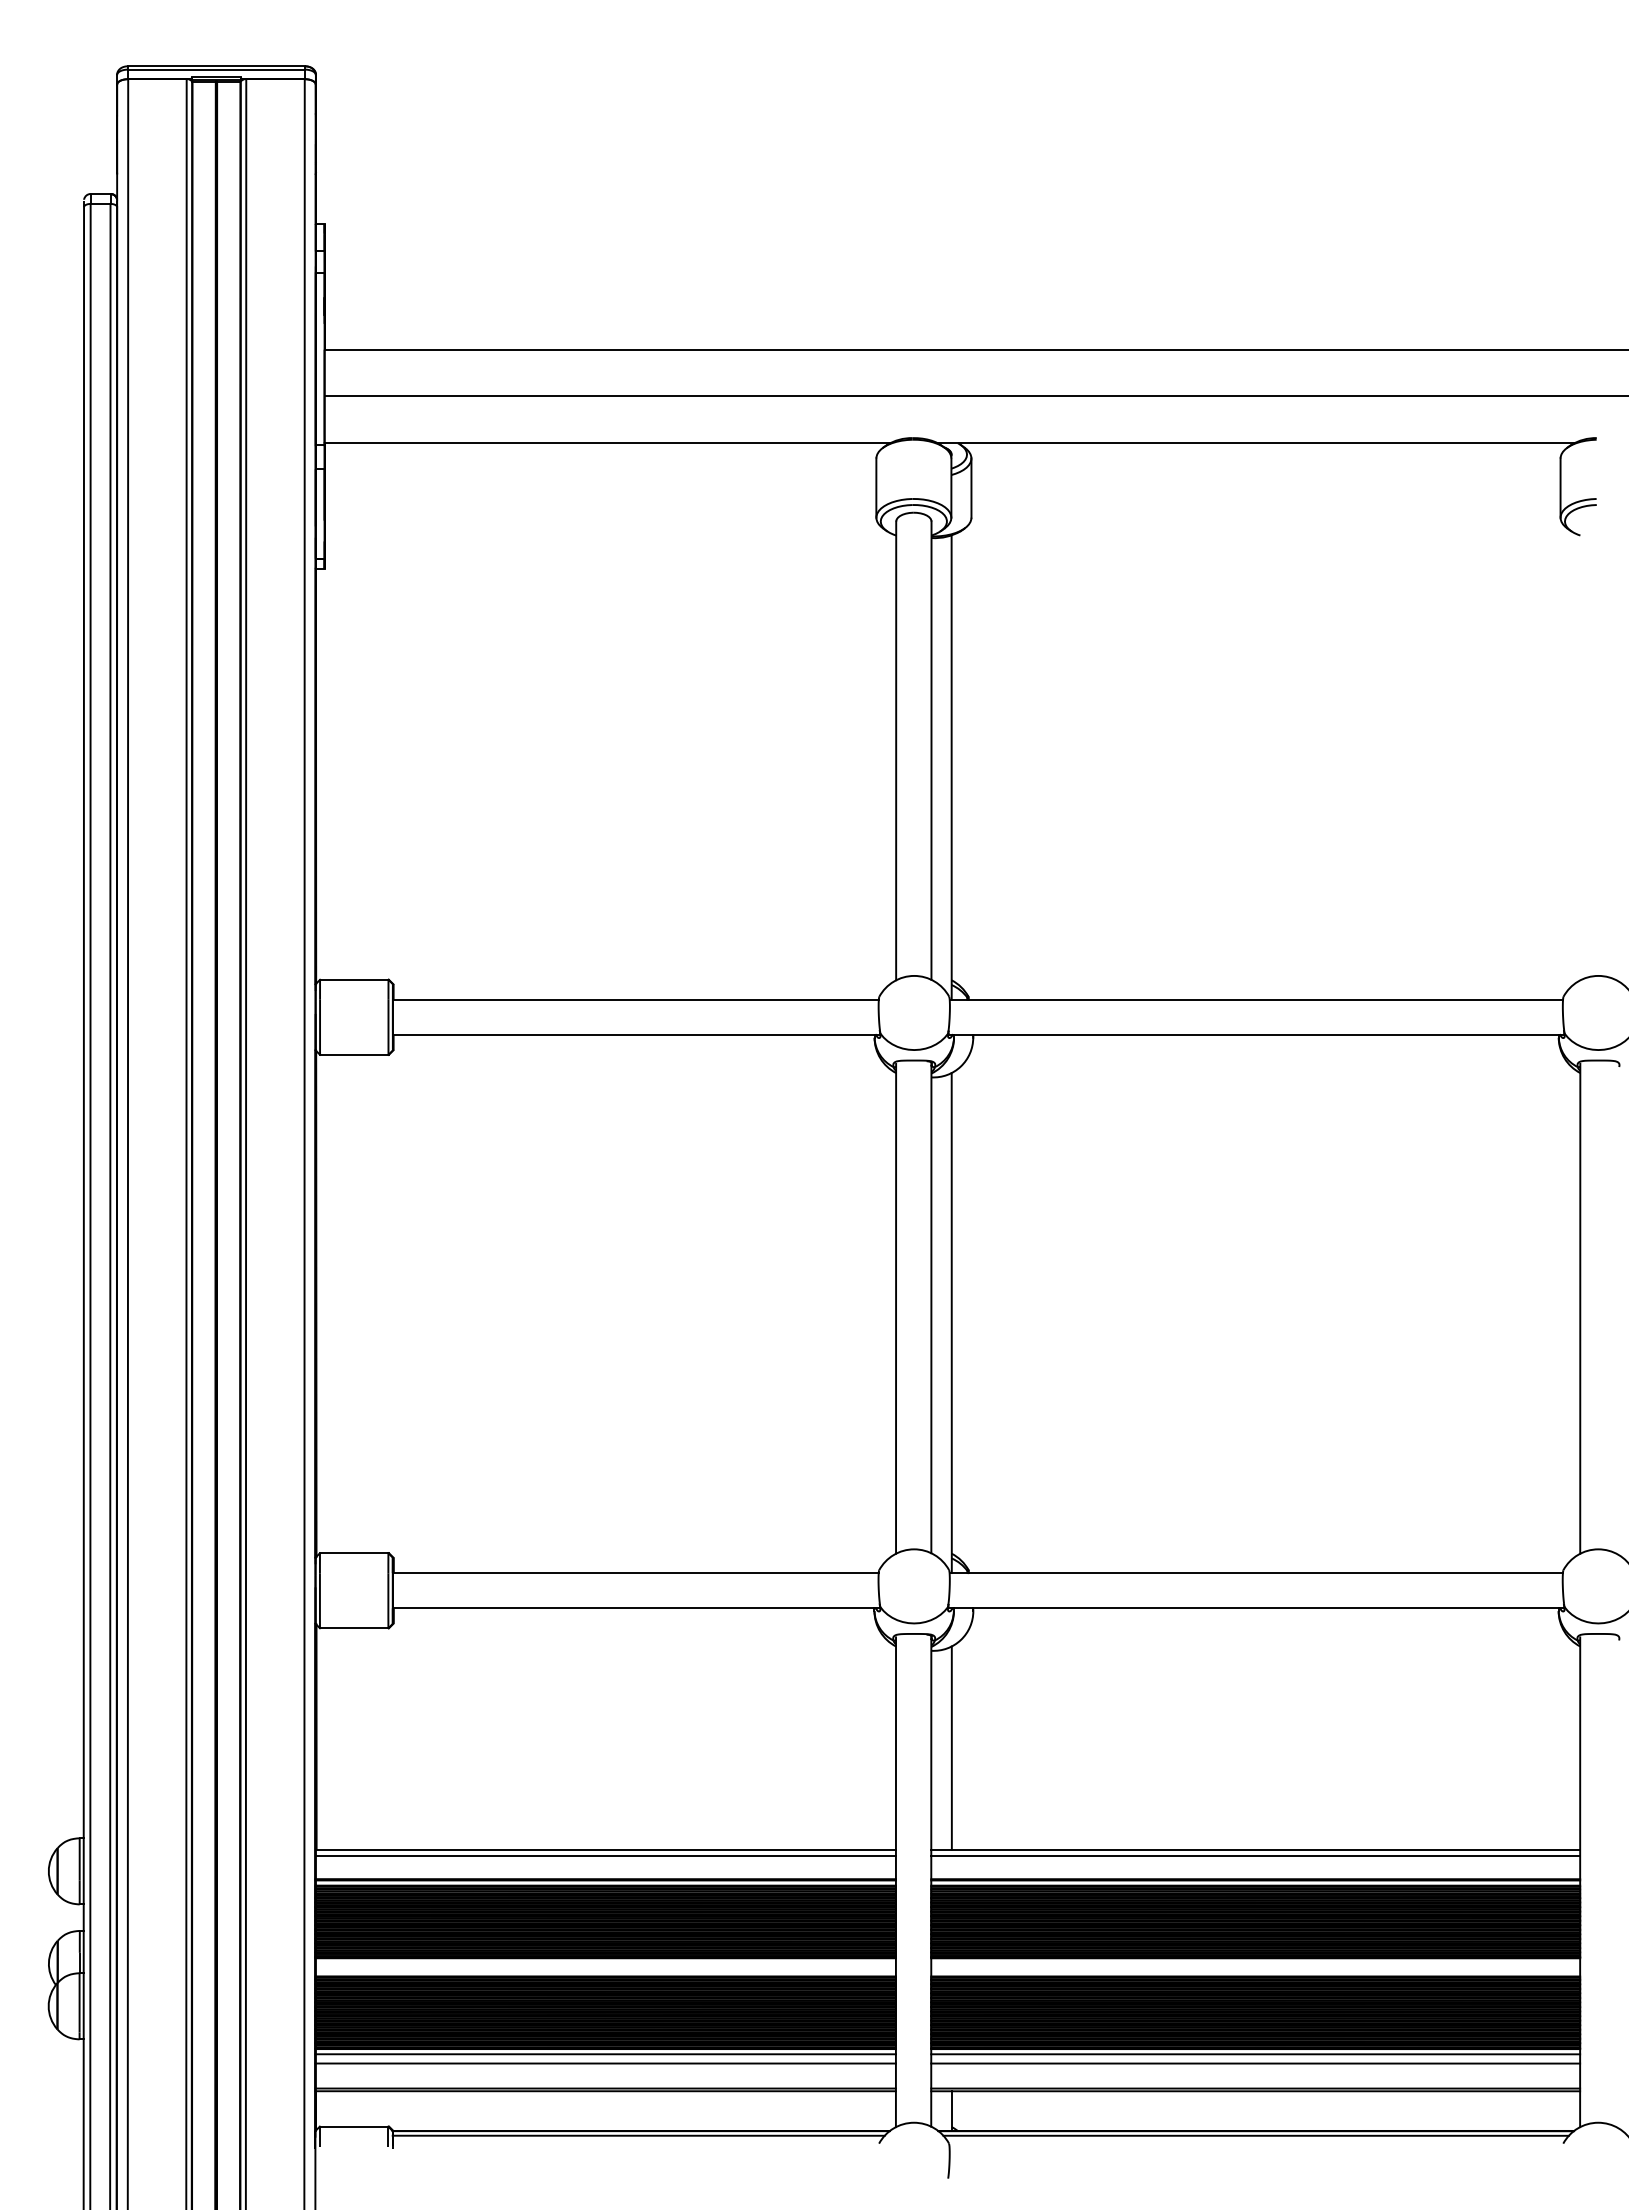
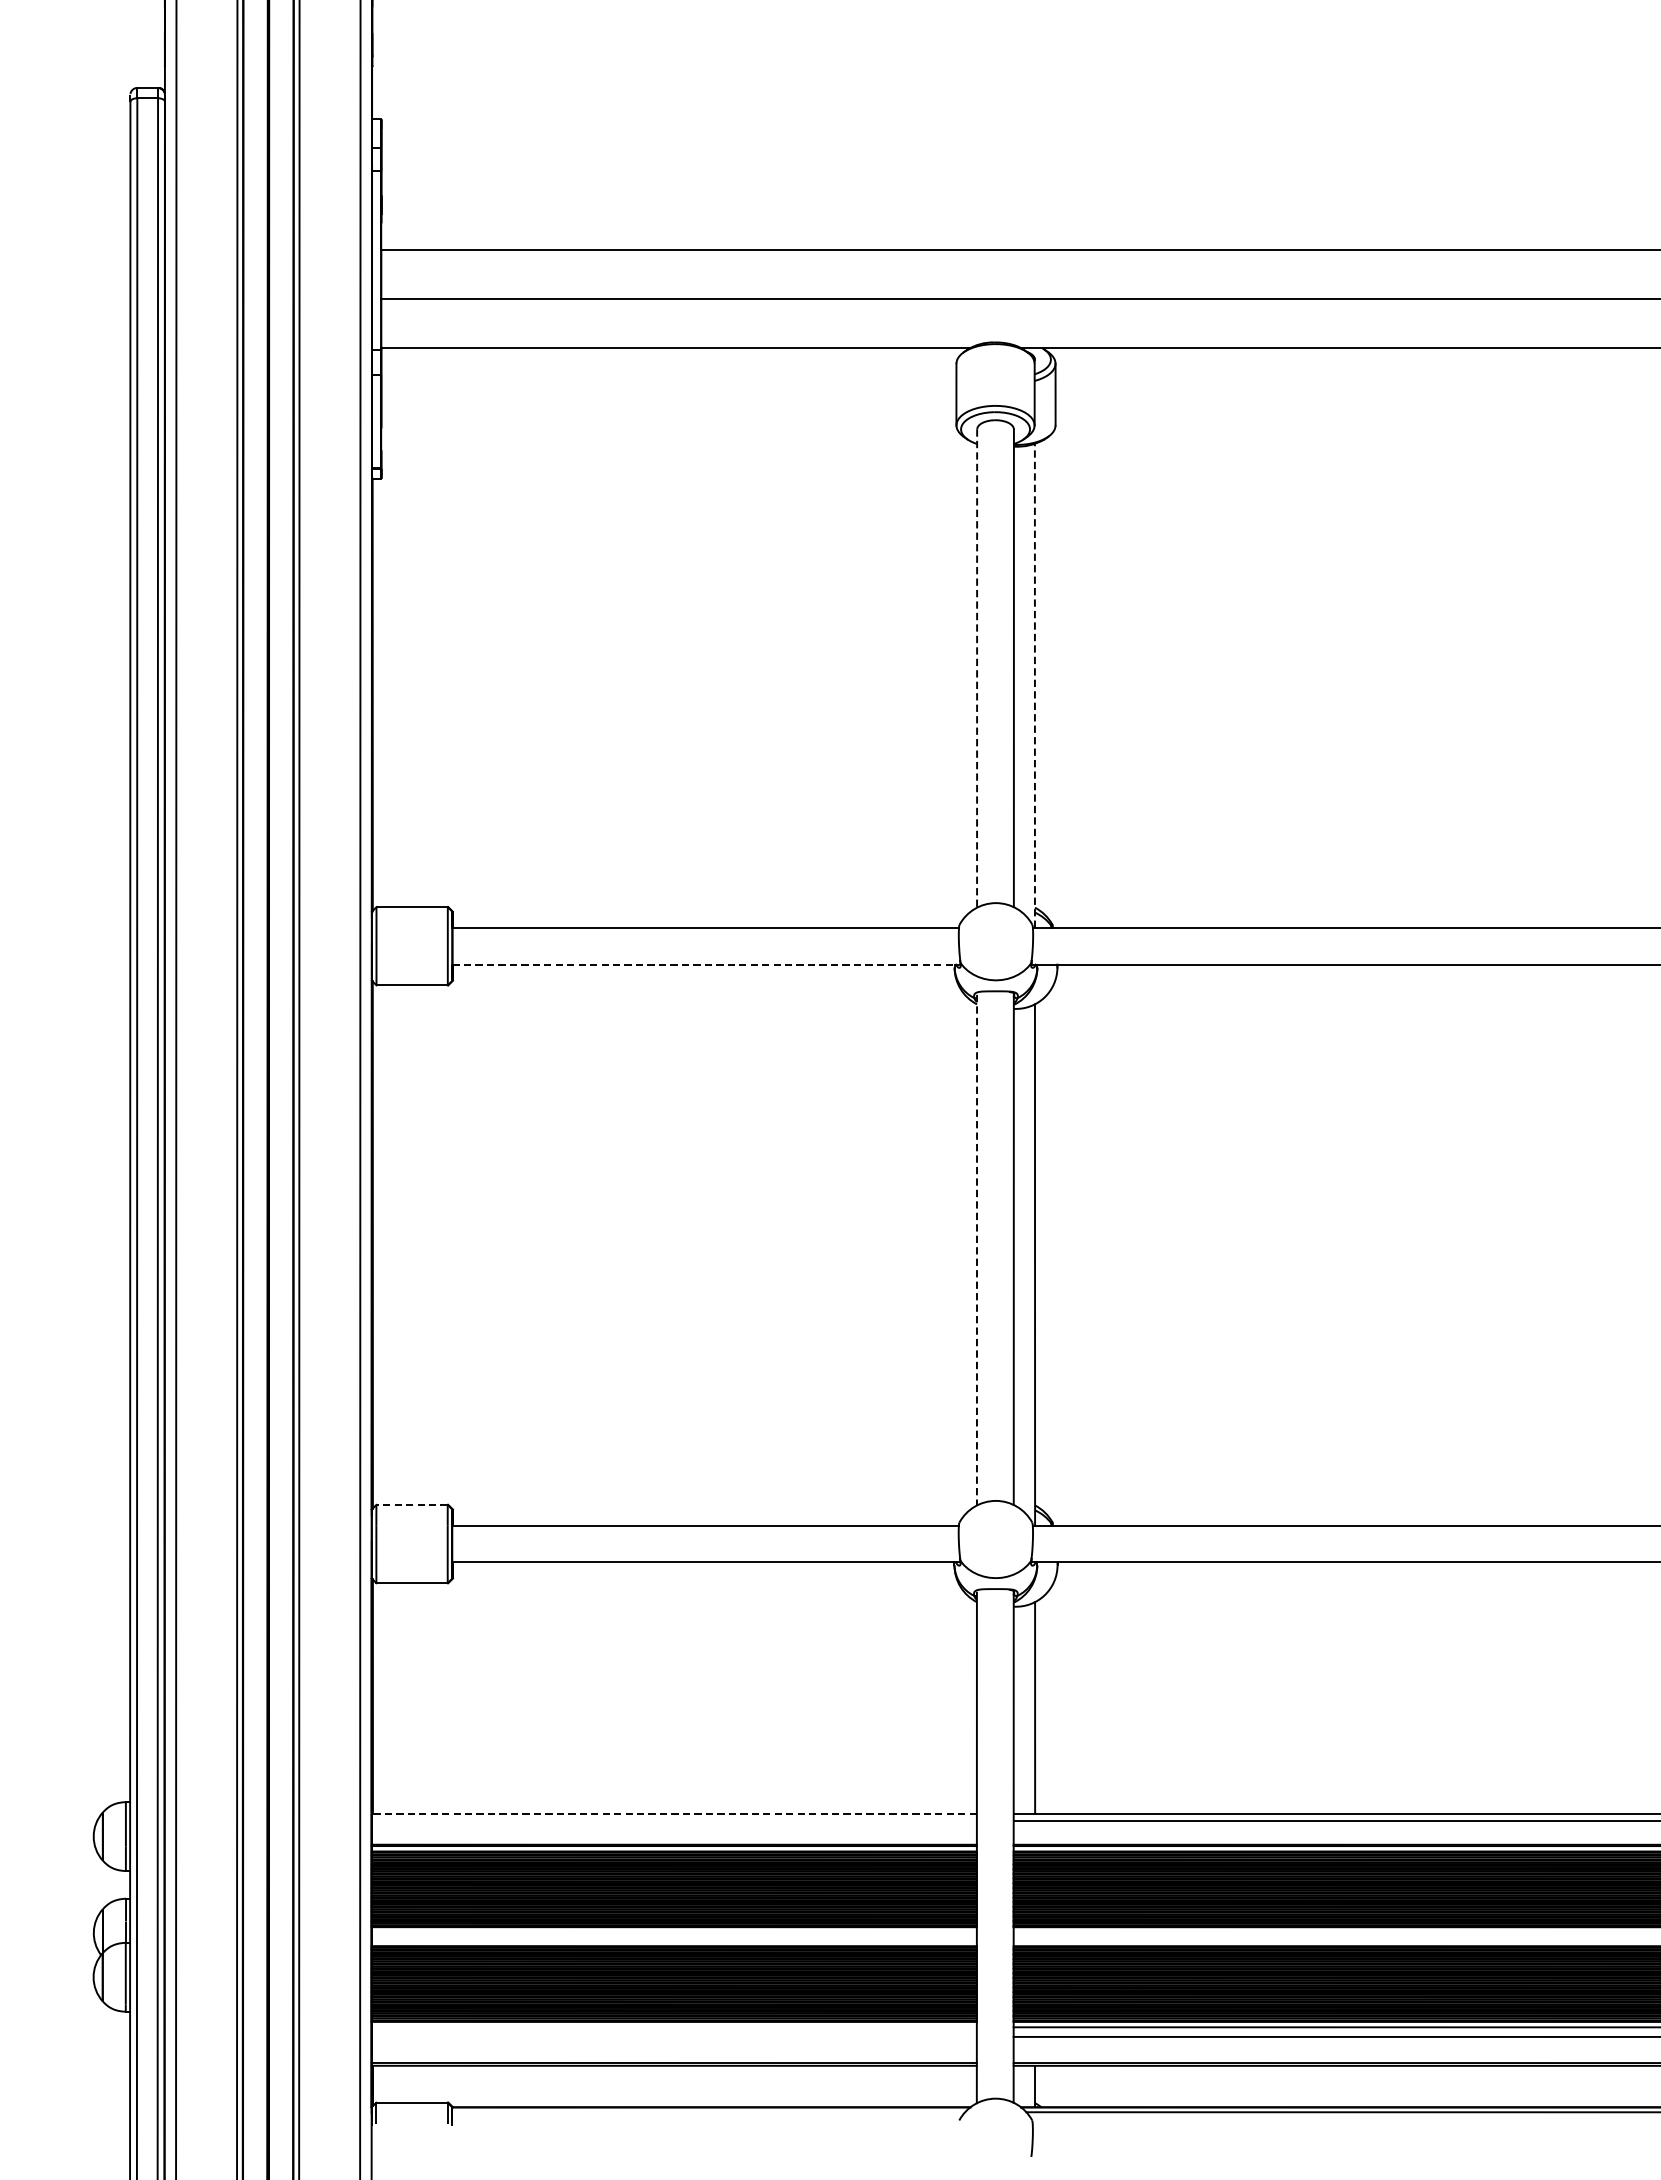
line: (896, 751) -> (977, 669), solid -> dashed
line: (951, 767) -> (1034, 685), solid -> dashed
line: (636, 1034) -> (706, 964), solid -> dashed
line: (896, 1308) -> (977, 1249), solid -> dashed
line: (353, 1553) -> (411, 1505), solid -> dashed
line: (605, 1849) -> (674, 1813), solid -> dashed
line: (605, 1856) -> (674, 1821), removed
line: (605, 2054) -> (674, 2027), removed
line: (605, 2063) -> (674, 2036), removed
line: (638, 2135) -> (708, 2111), removed

